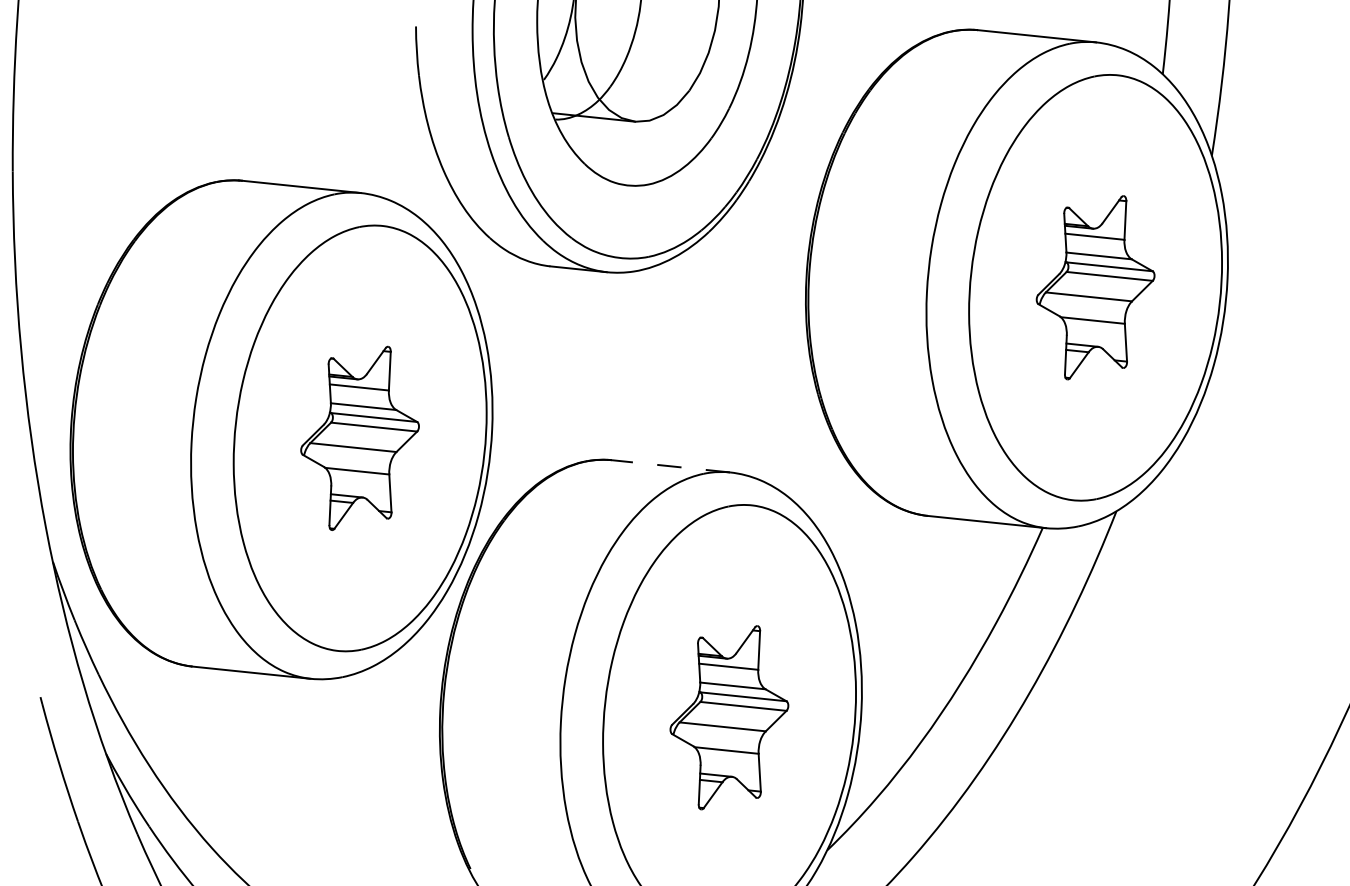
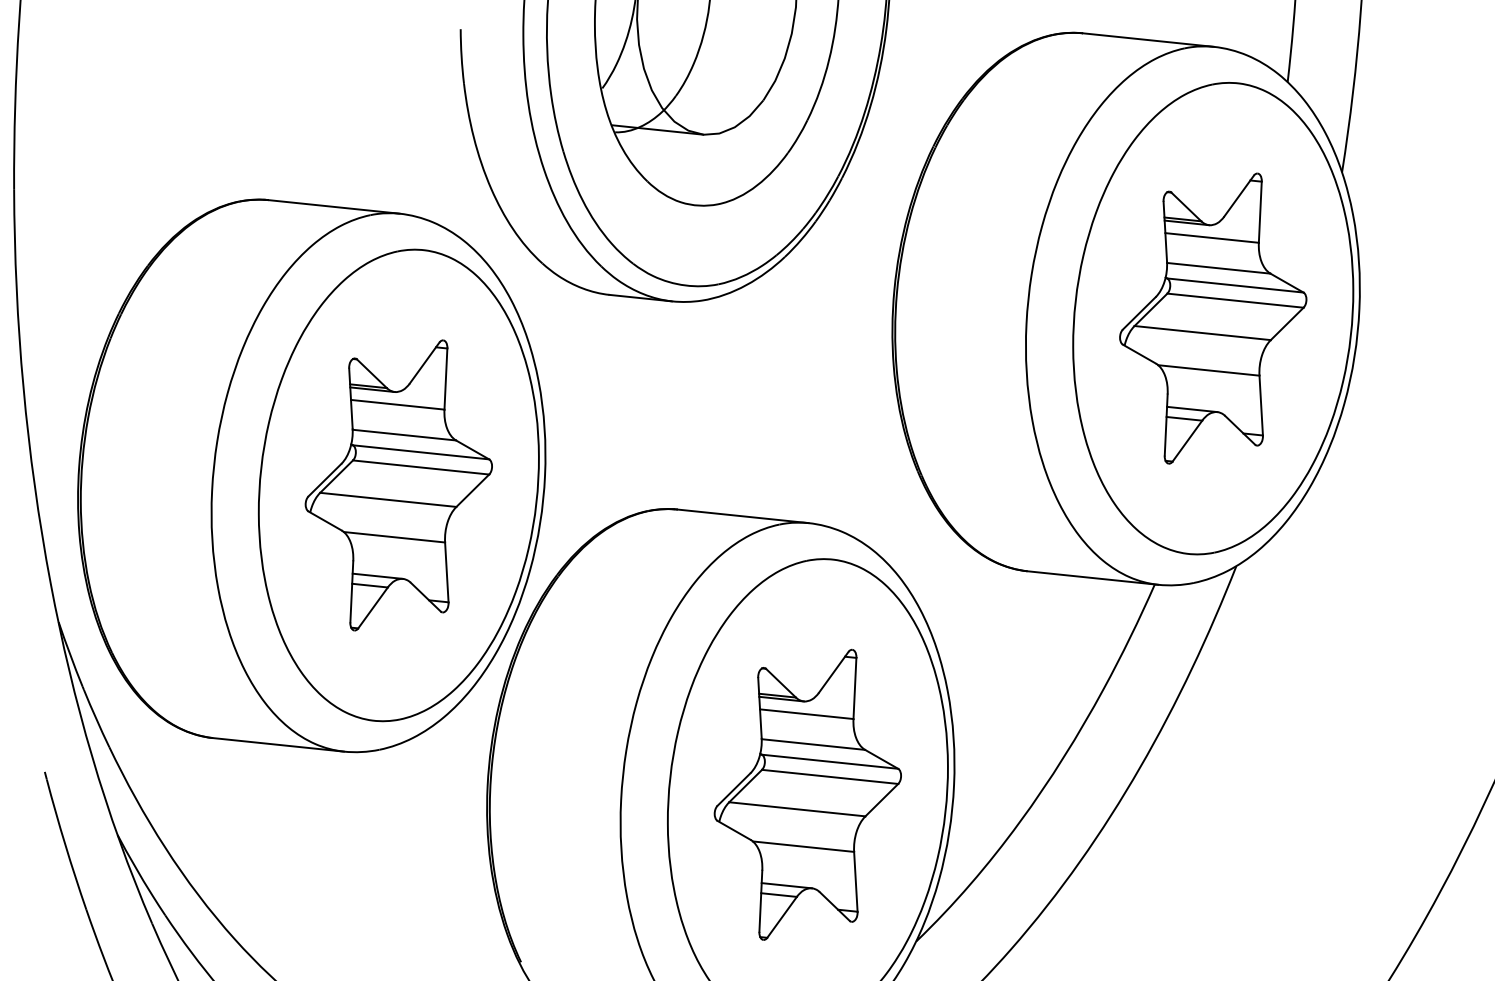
part: (1095, 287) -> (1213, 318), size x1.43
part: (359, 438) -> (398, 485), size x1.43
line: (671, 466) -> (743, 516), dashed -> solid
part: (729, 717) -> (807, 794), size x1.43

